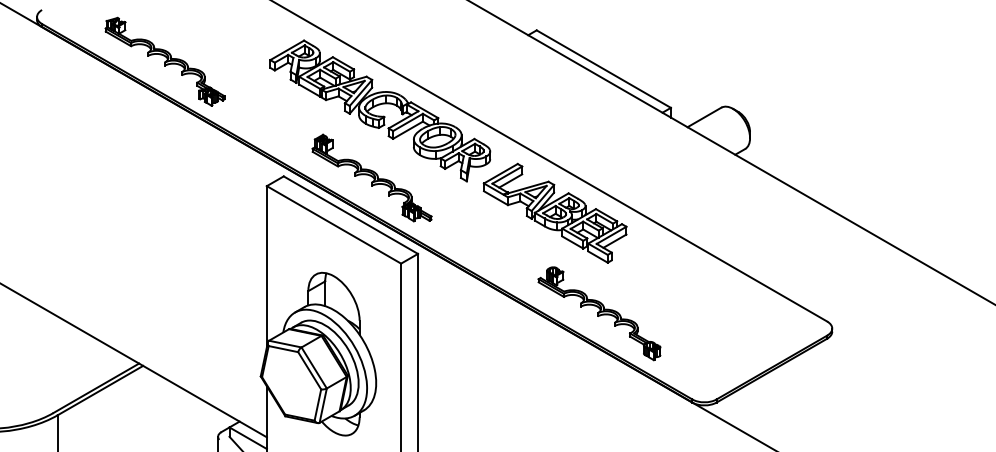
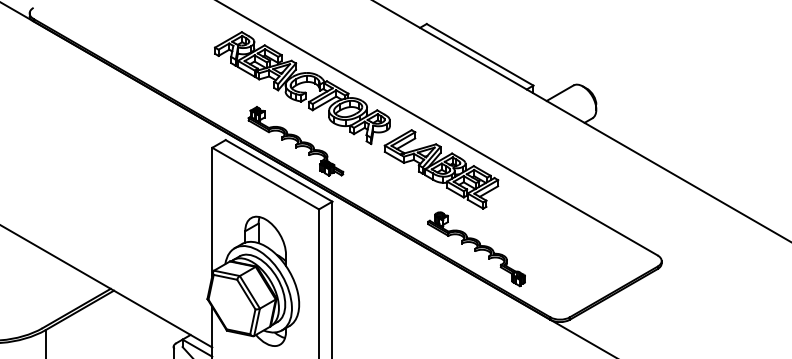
part: (164, 61) -> (130, 48), removed

